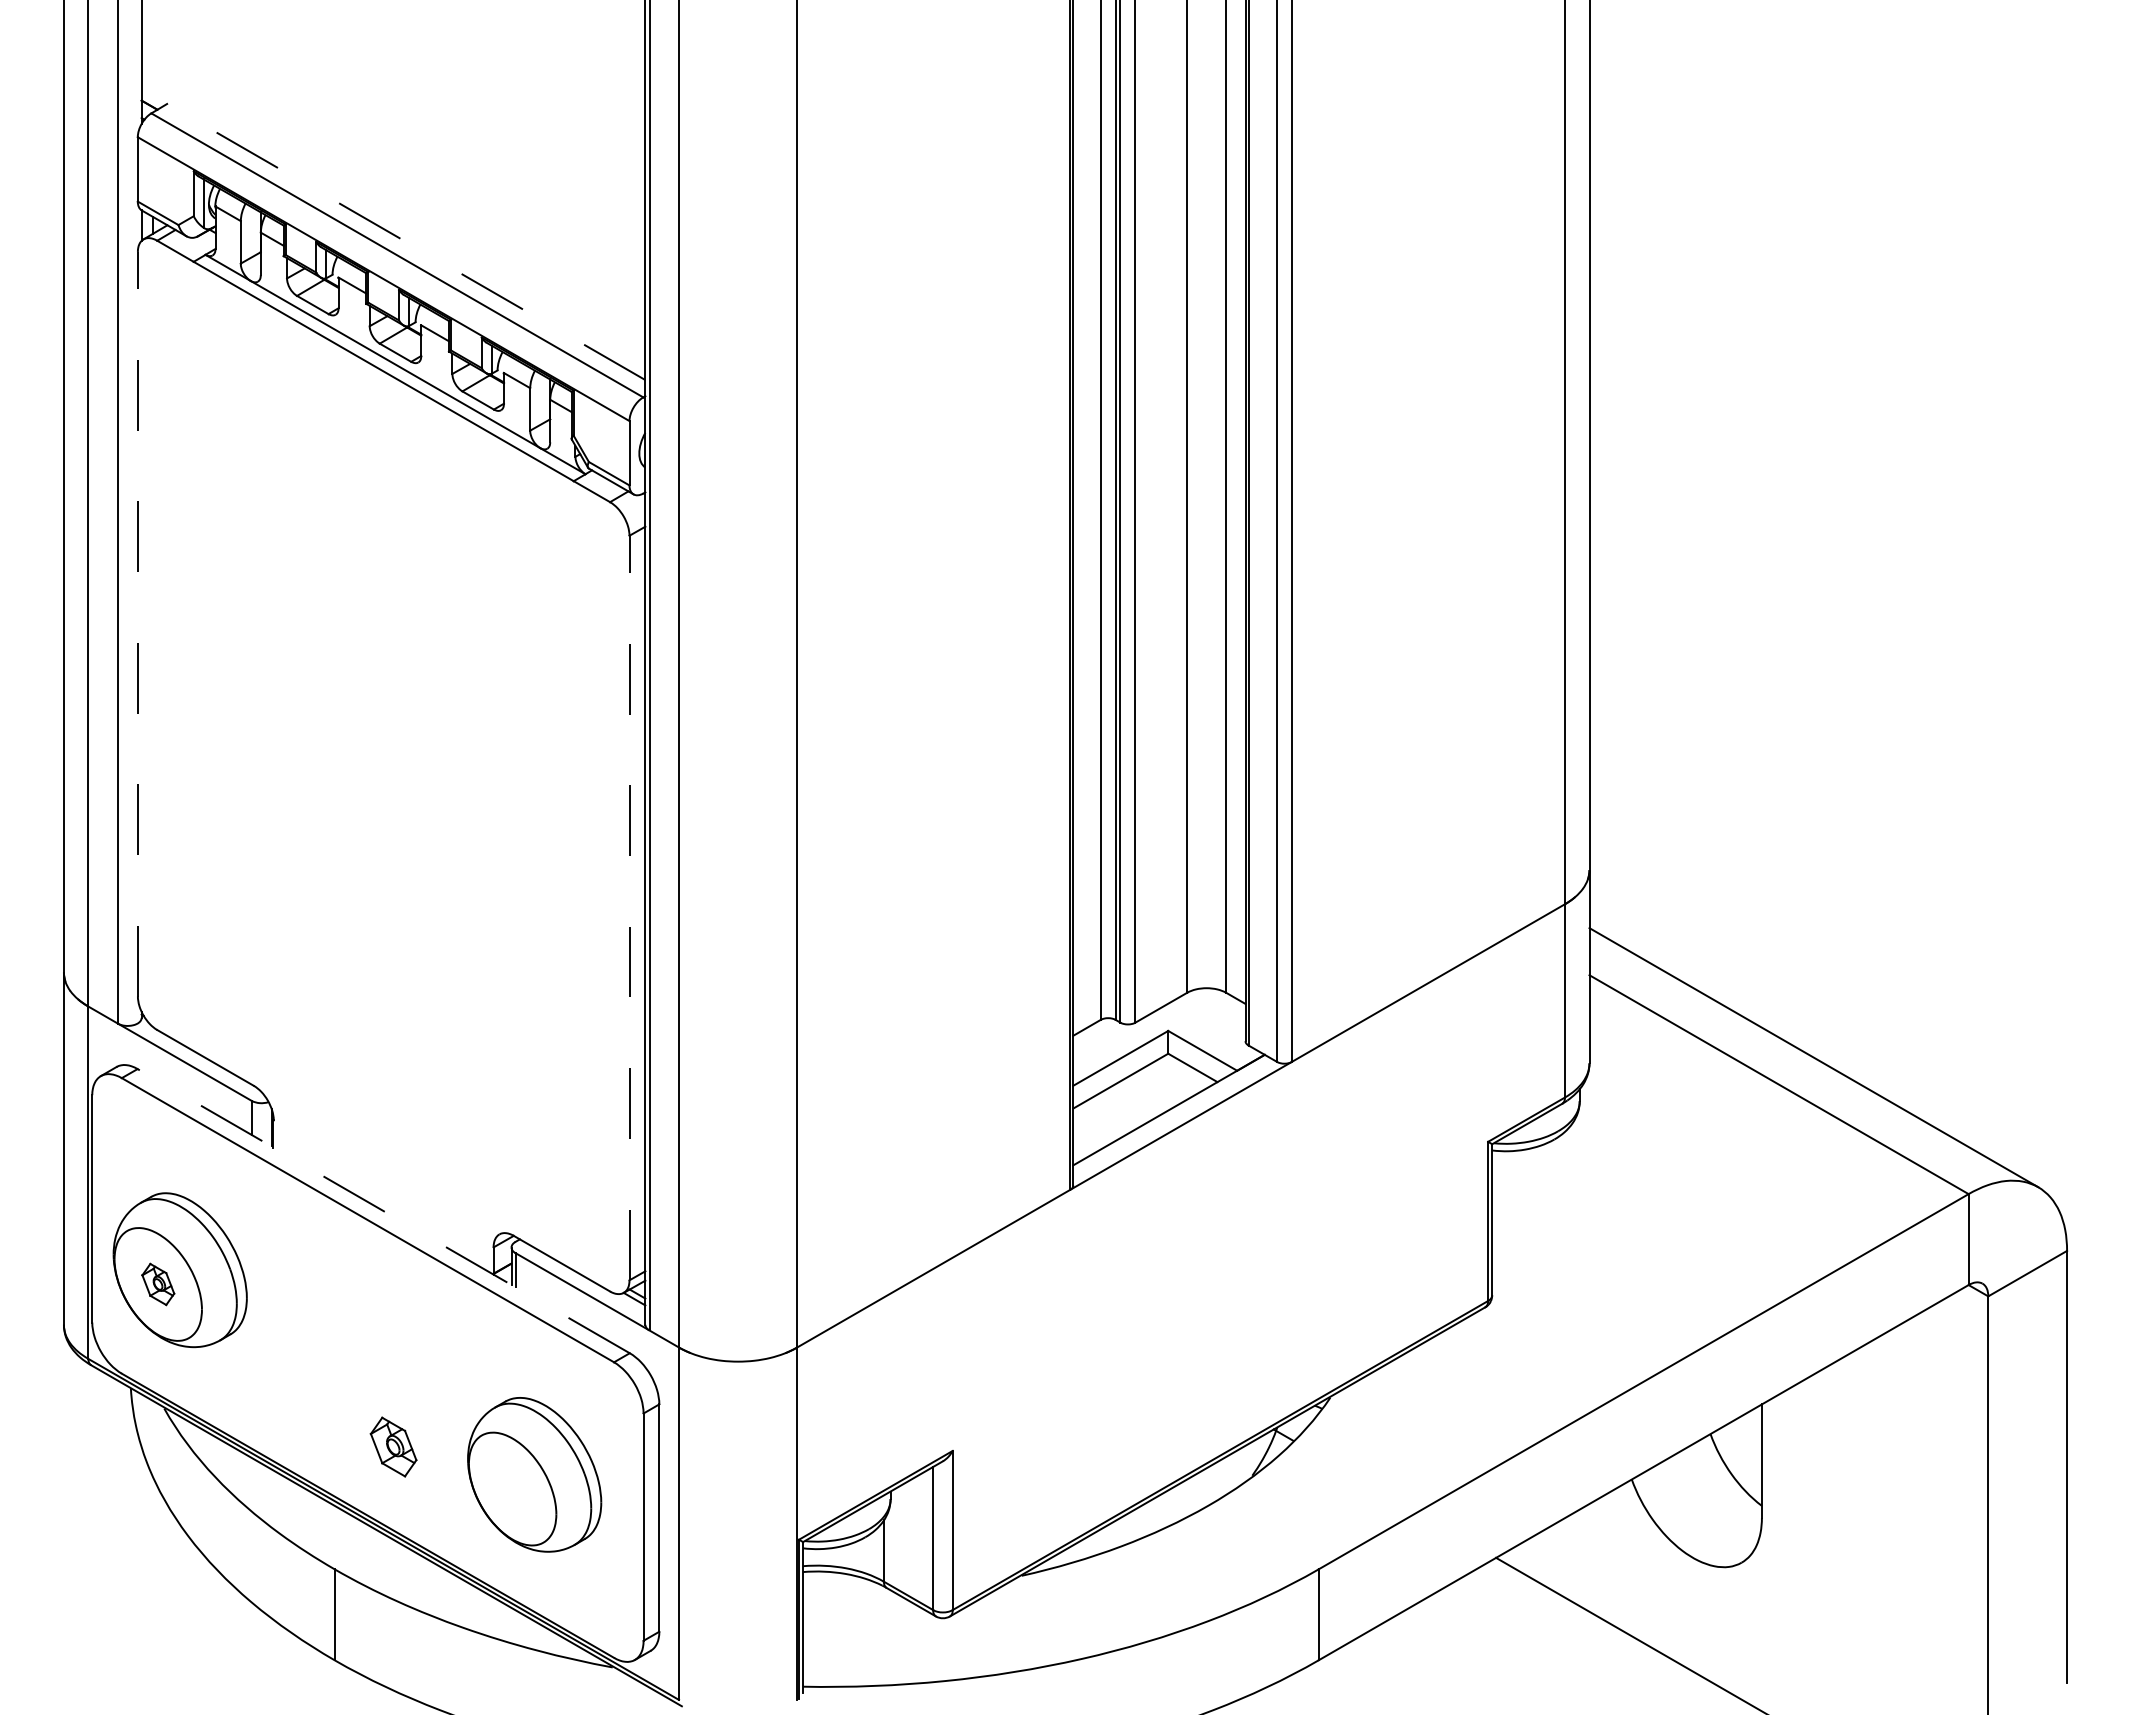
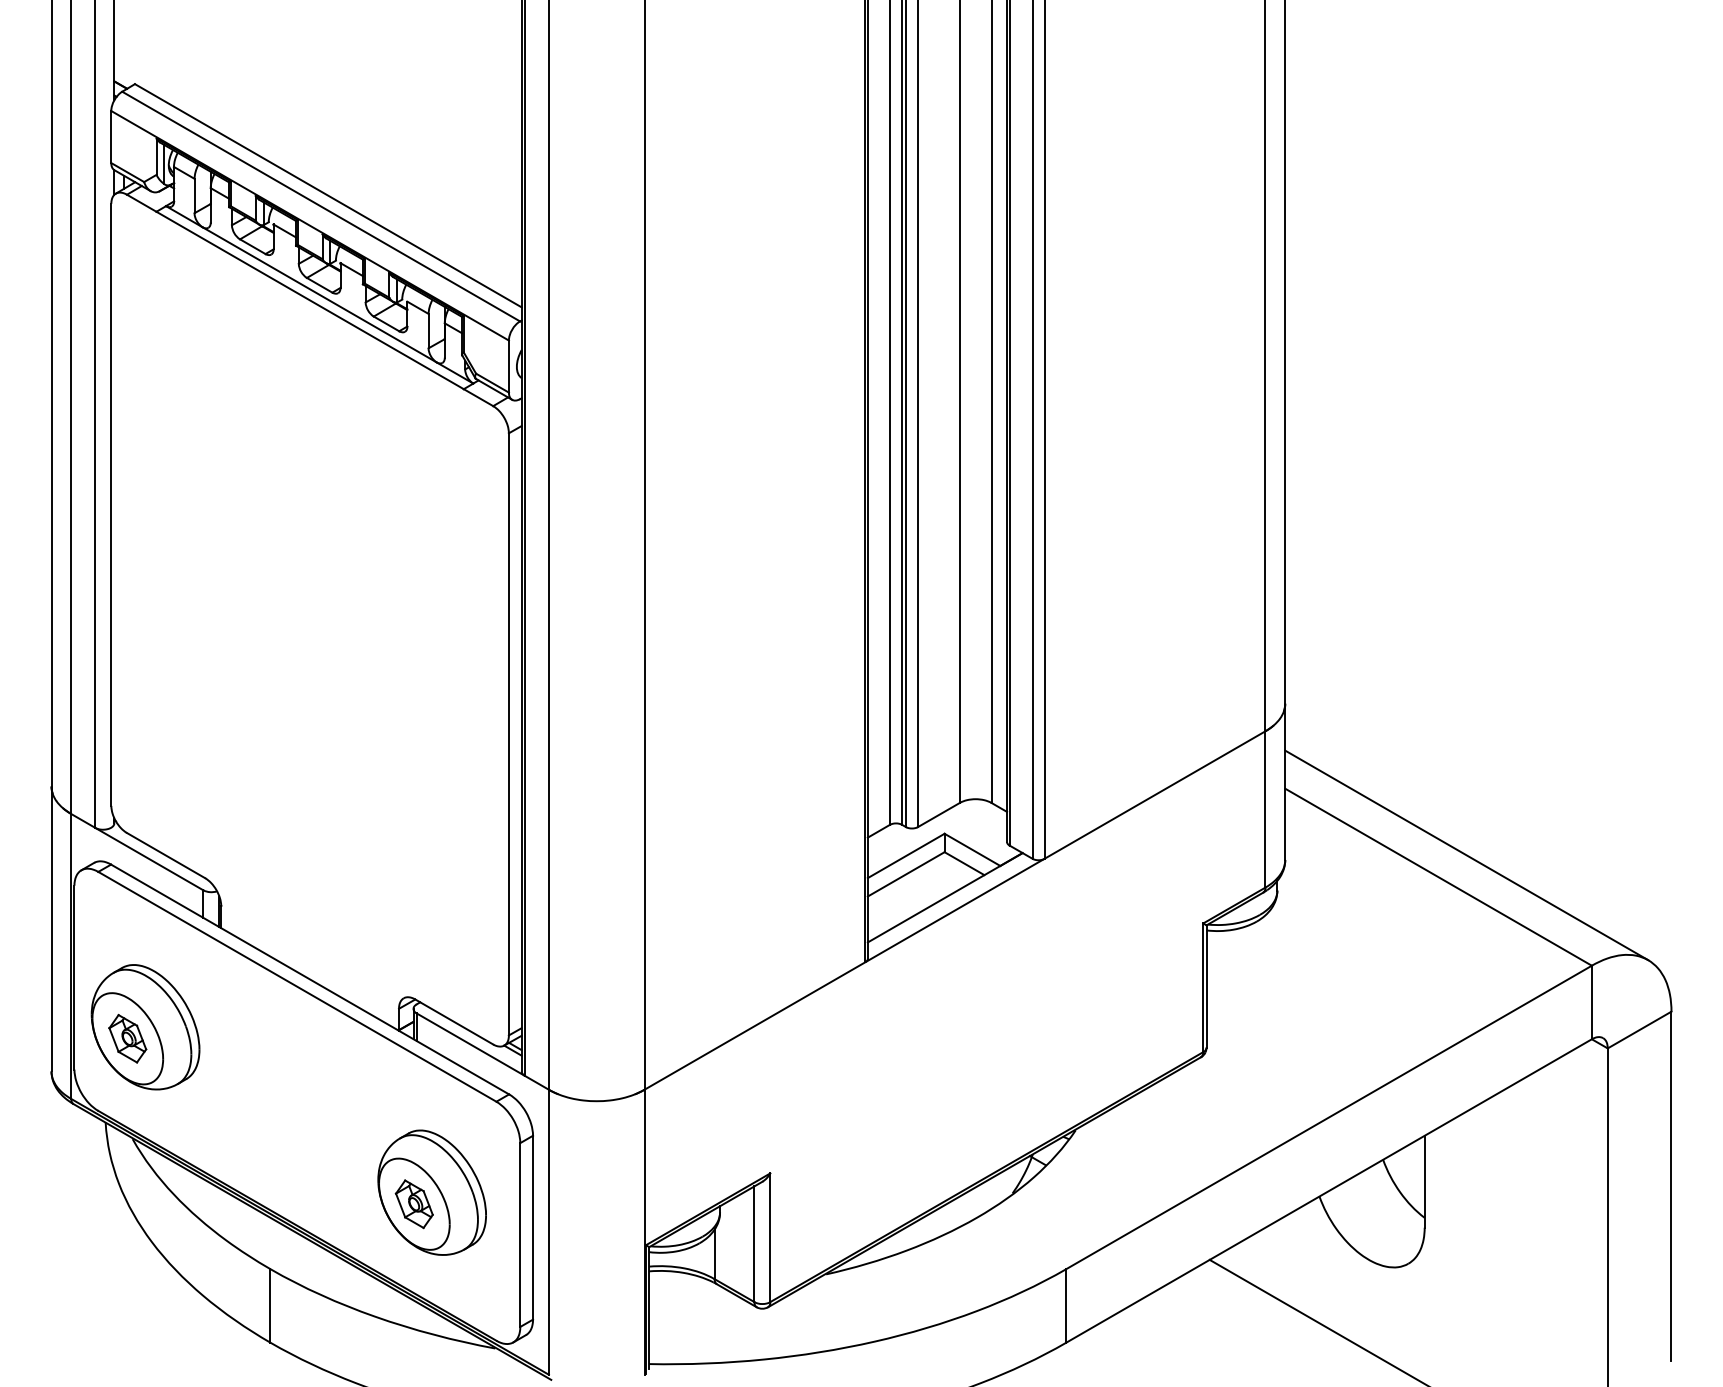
line: (405, 241) -> (327, 195), dashed -> solid
line: (137, 623) -> (111, 504), dashed -> solid
line: (629, 907) -> (508, 733), dashed -> solid
line: (383, 1210) -> (309, 978), dashed -> solid
part: (158, 1284) -> (128, 1038), size x1.43
part: (393, 1446) -> (414, 1203), moved

